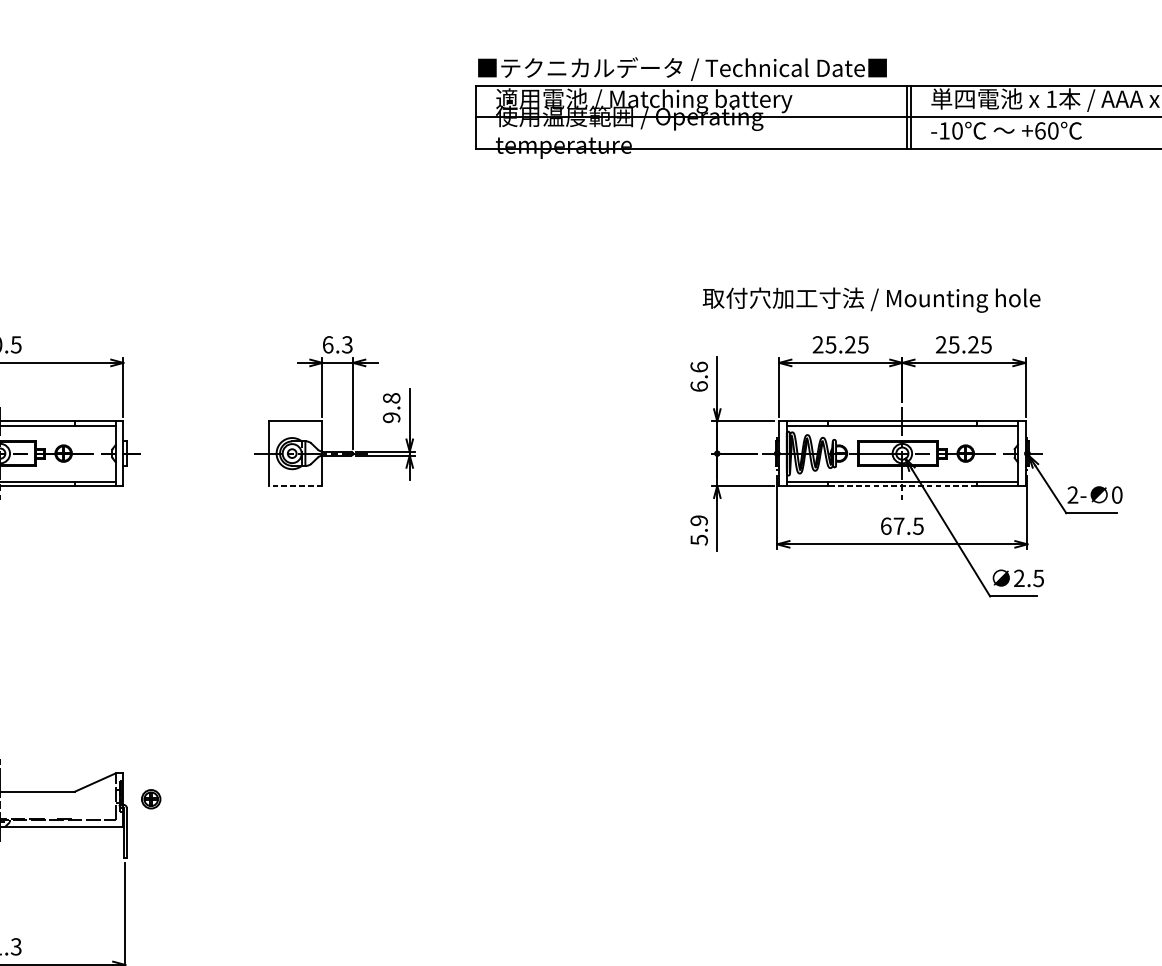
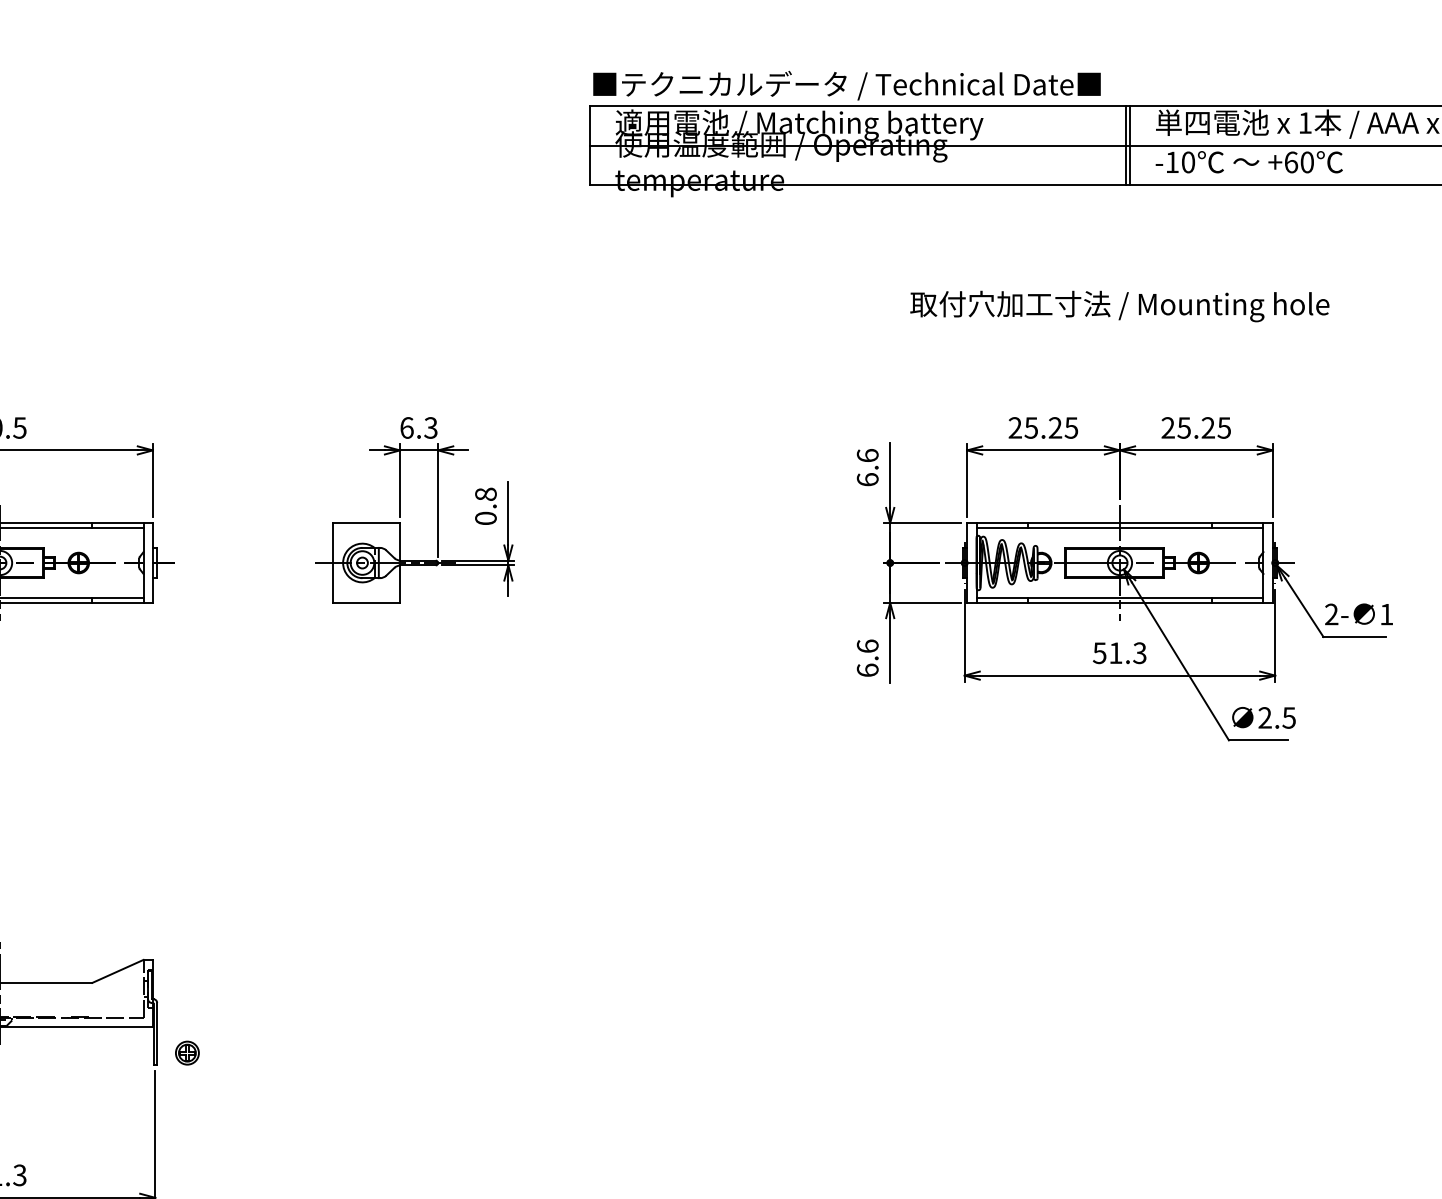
text: (871, 300) -> (1119, 306), moved
text: (391, 417) -> (485, 518), 9.8 -> 0.8
line: (295, 485) -> (366, 602), dashed -> solid
line: (901, 485) -> (1119, 602), dashed -> solid
text: (1117, 495) -> (1386, 614), 0 -> 1
text: (901, 526) -> (1119, 653), 67.5 -> 51.3
text: (699, 530) -> (867, 658), 5.9 -> 6.6
part: (151, 798) -> (187, 1052), moved

